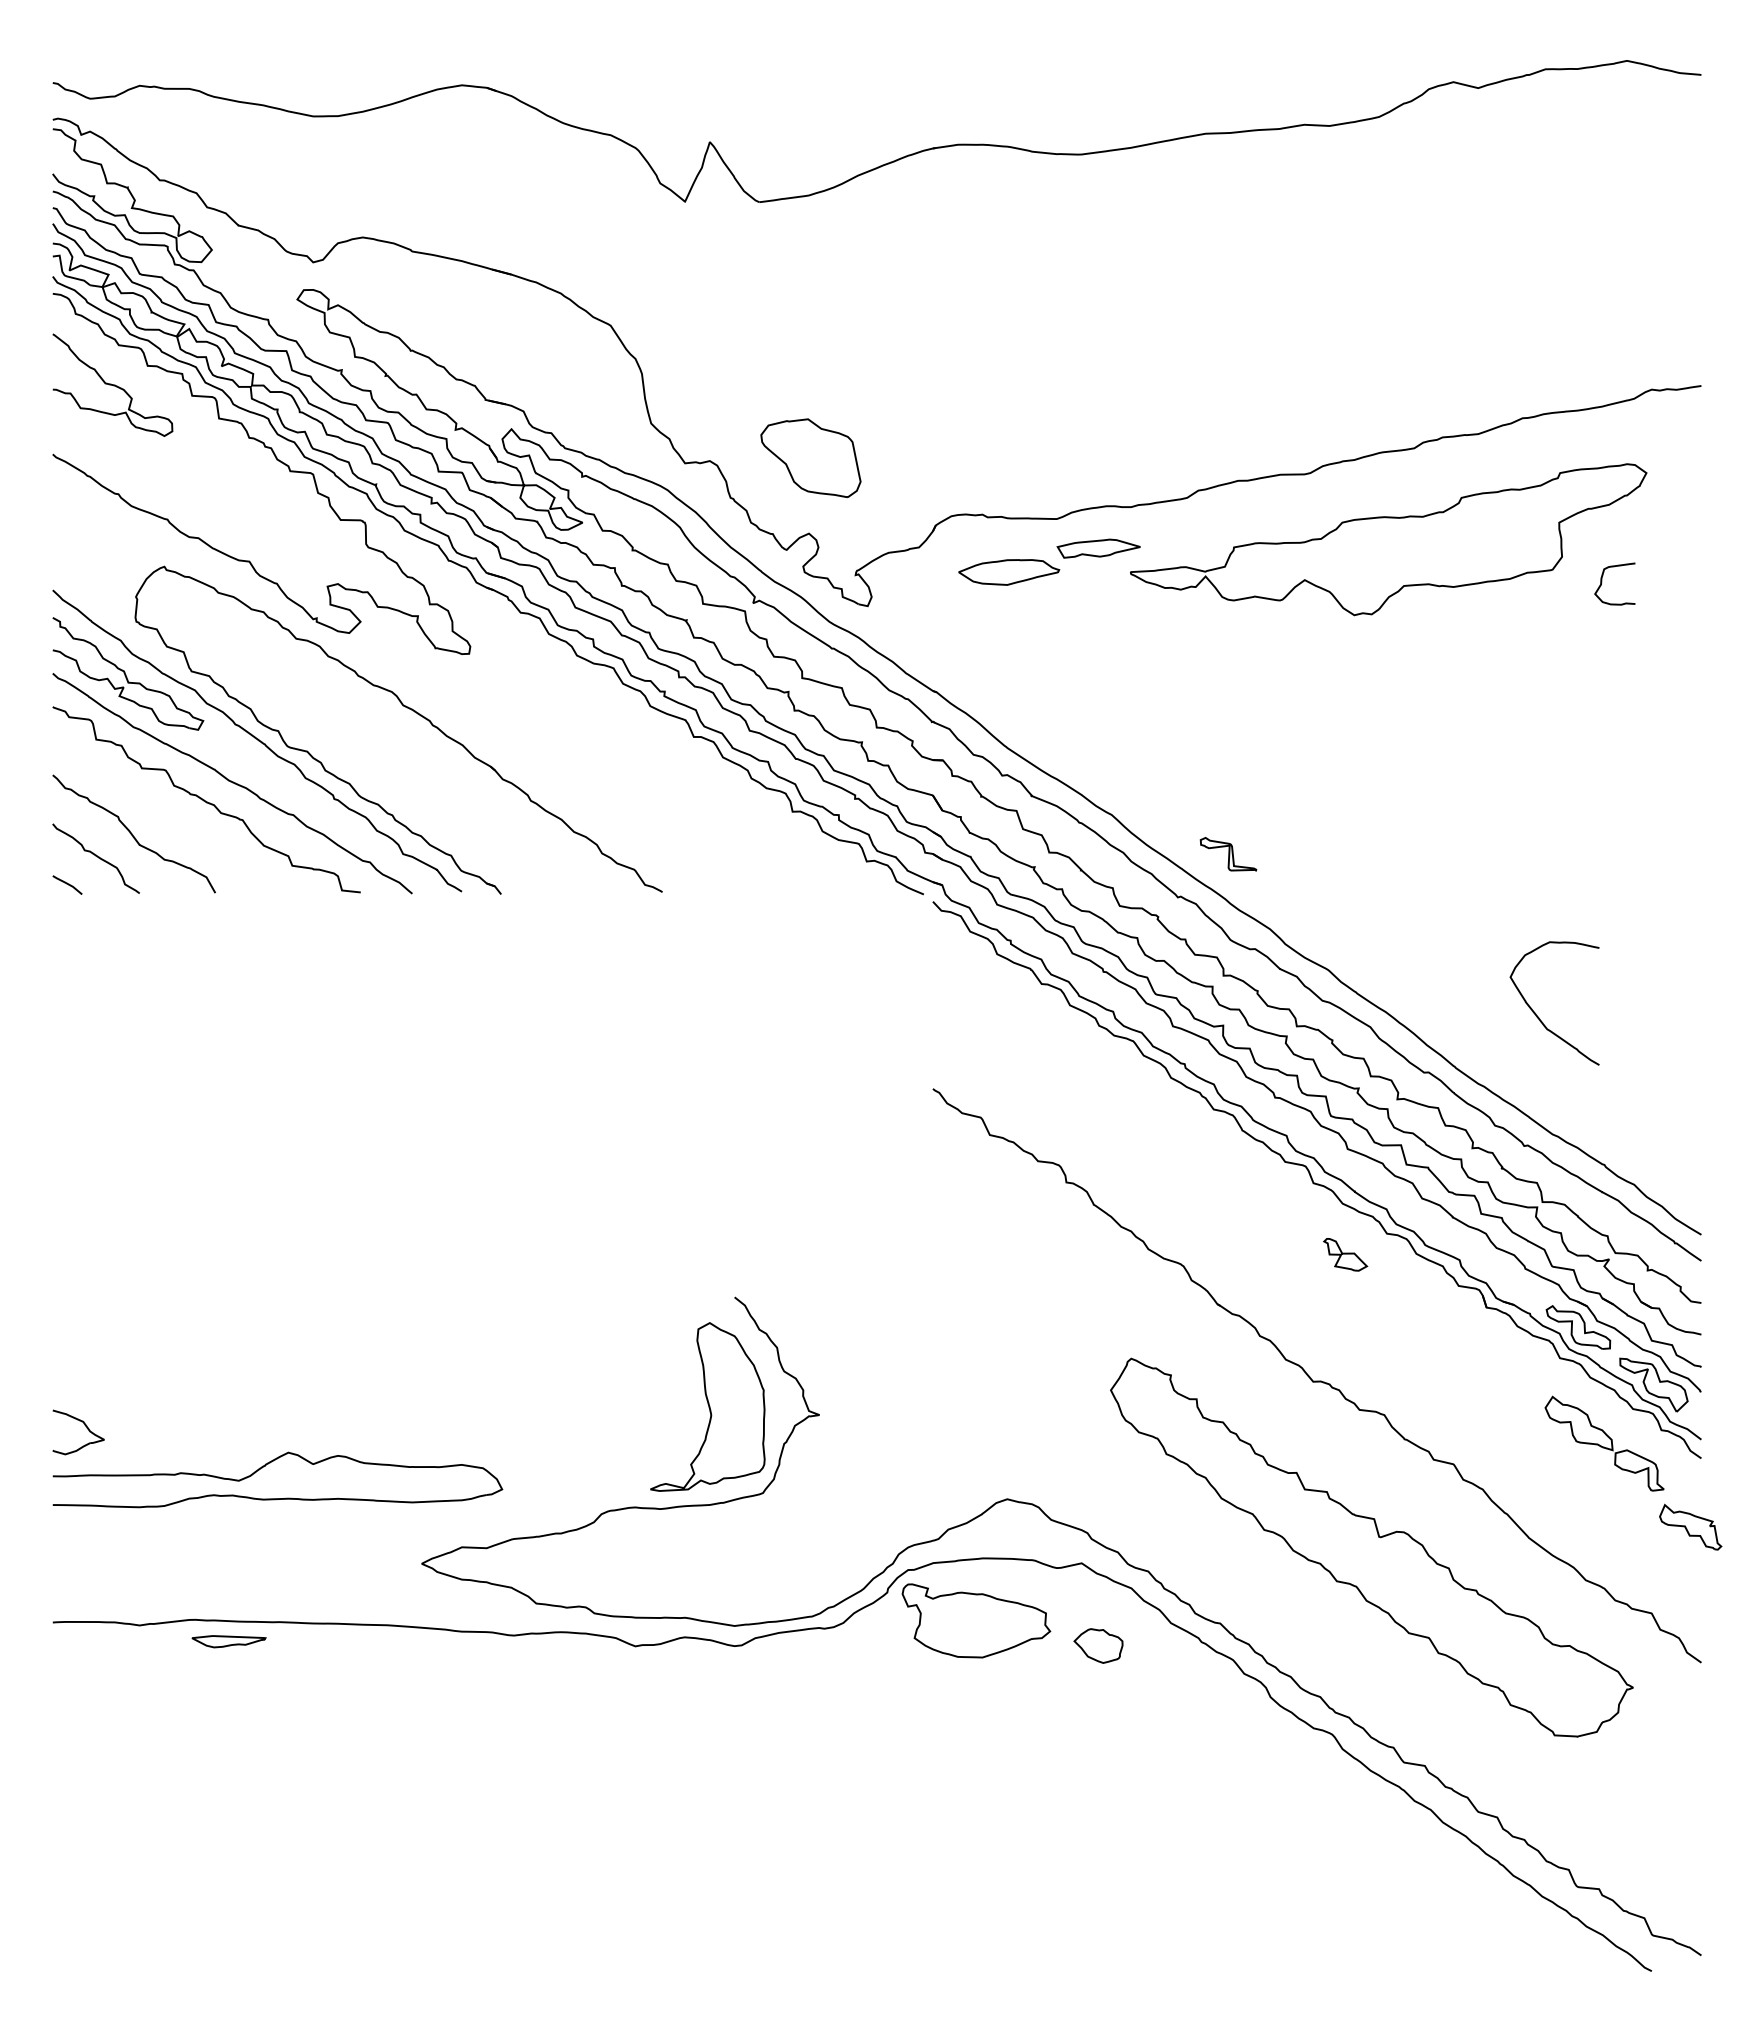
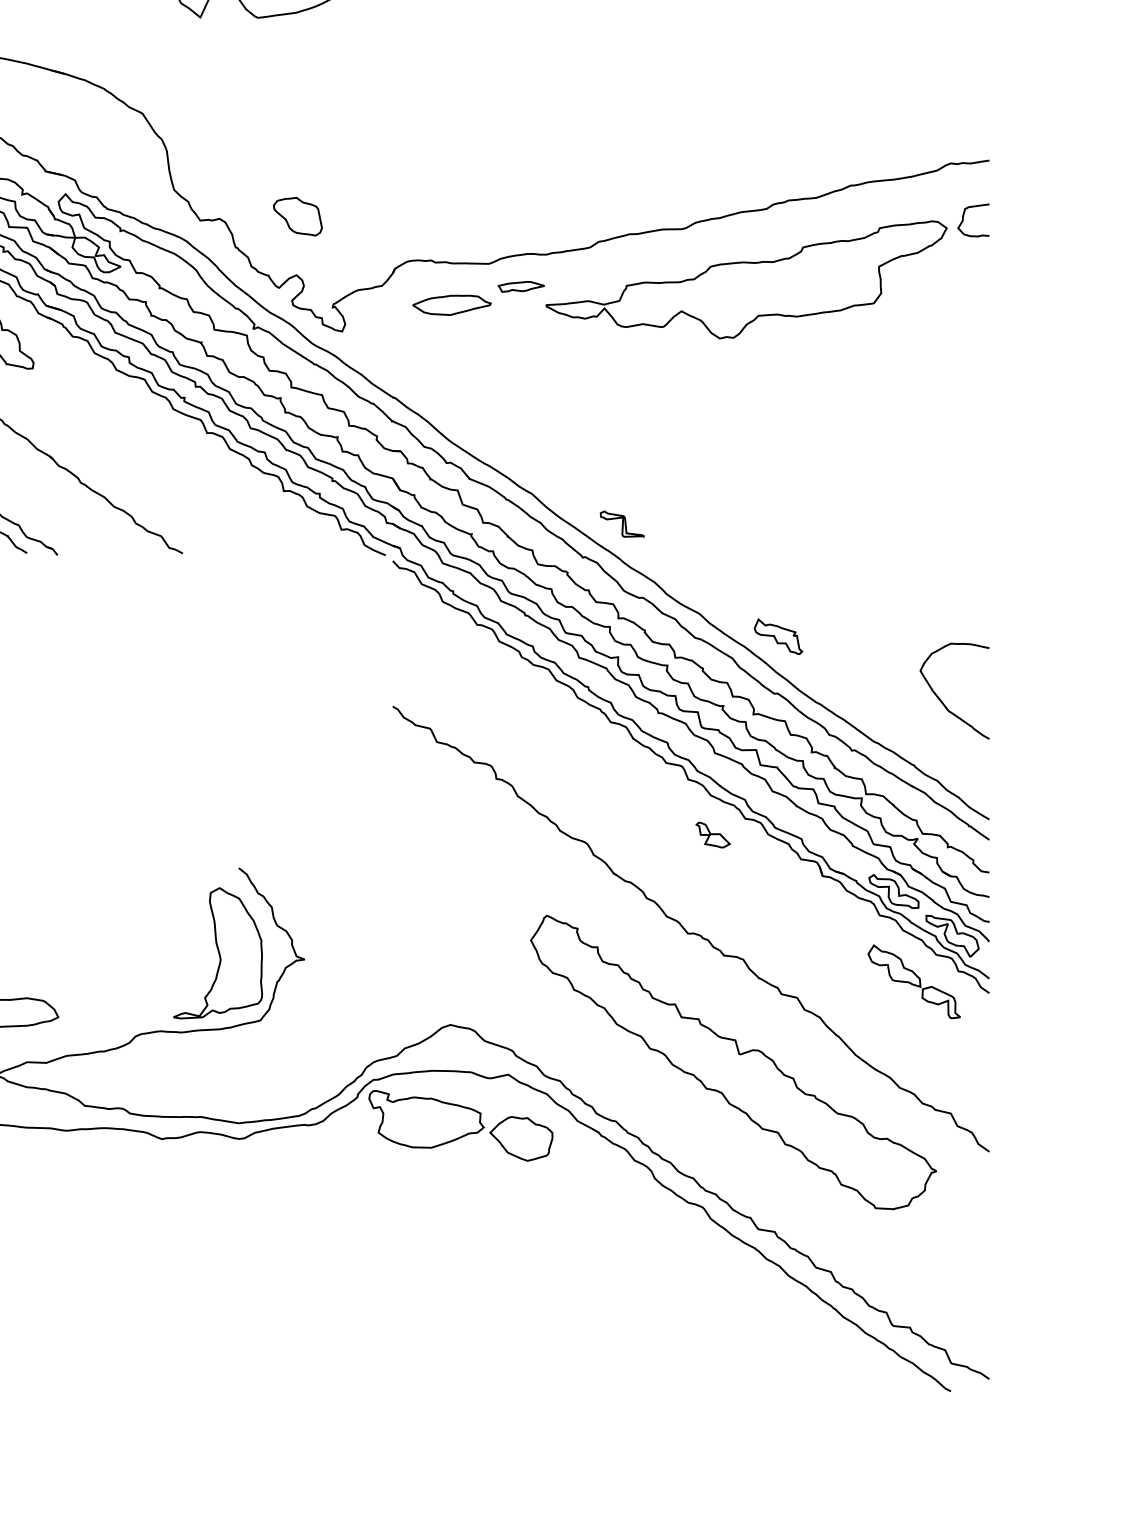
part: (810, 458) -> (297, 216), size x0.62
part: (1098, 548) -> (521, 286), size x0.71
curve: (1602, 582) -> (963, 219), moved
curve: (1539, 1017) -> (942, 702), moved
part: (1690, 1526) -> (778, 636), moved
part: (1098, 1645) -> (521, 1138), size x1.67

